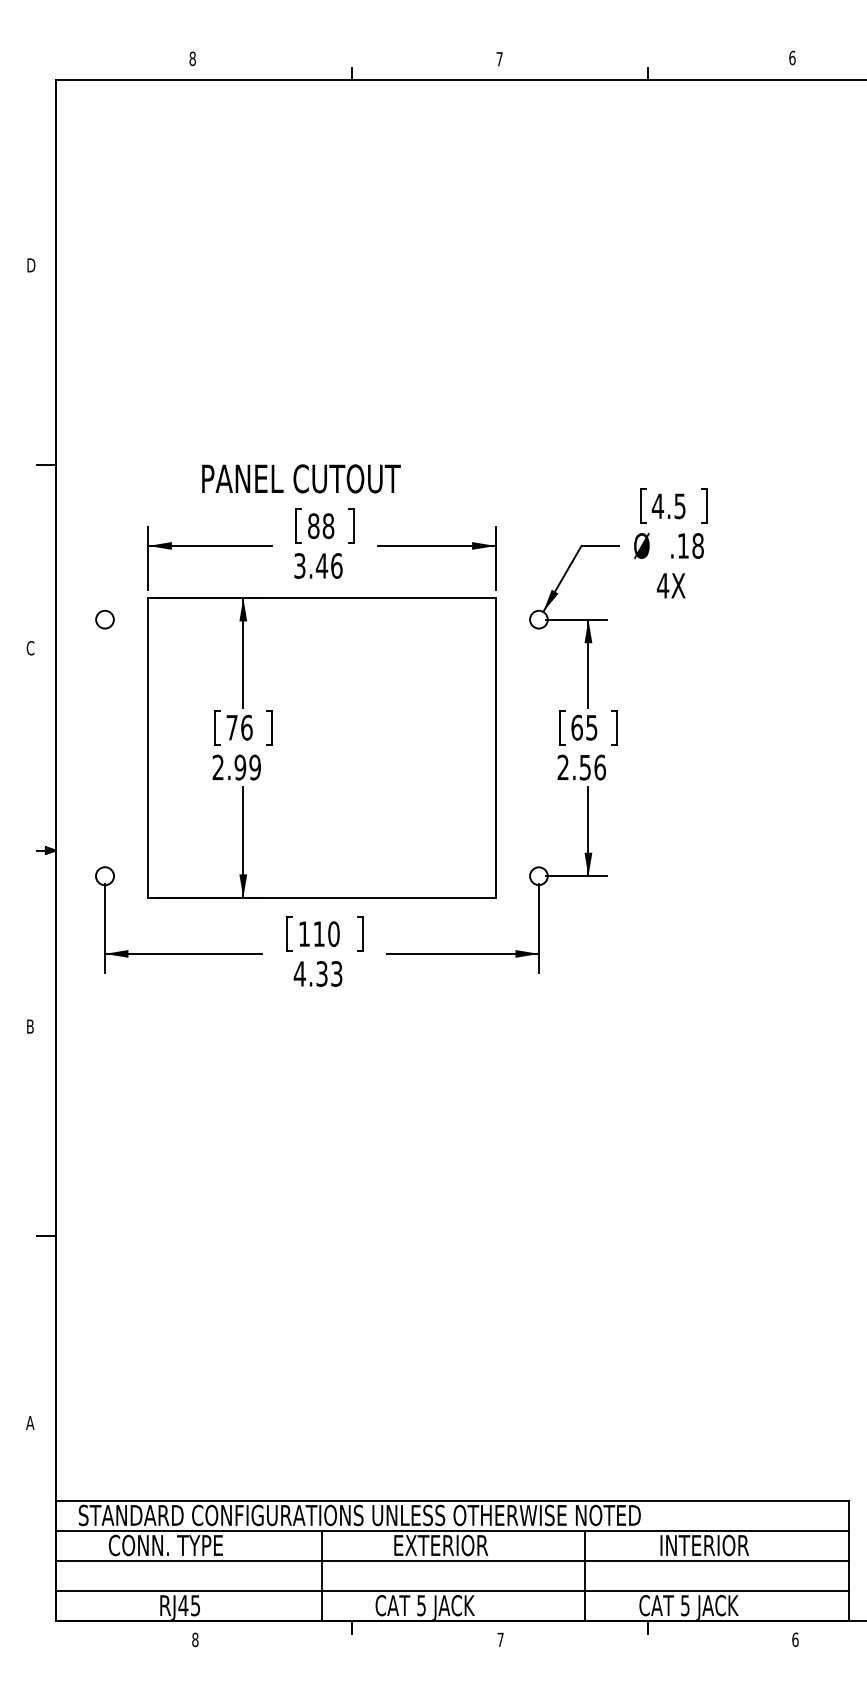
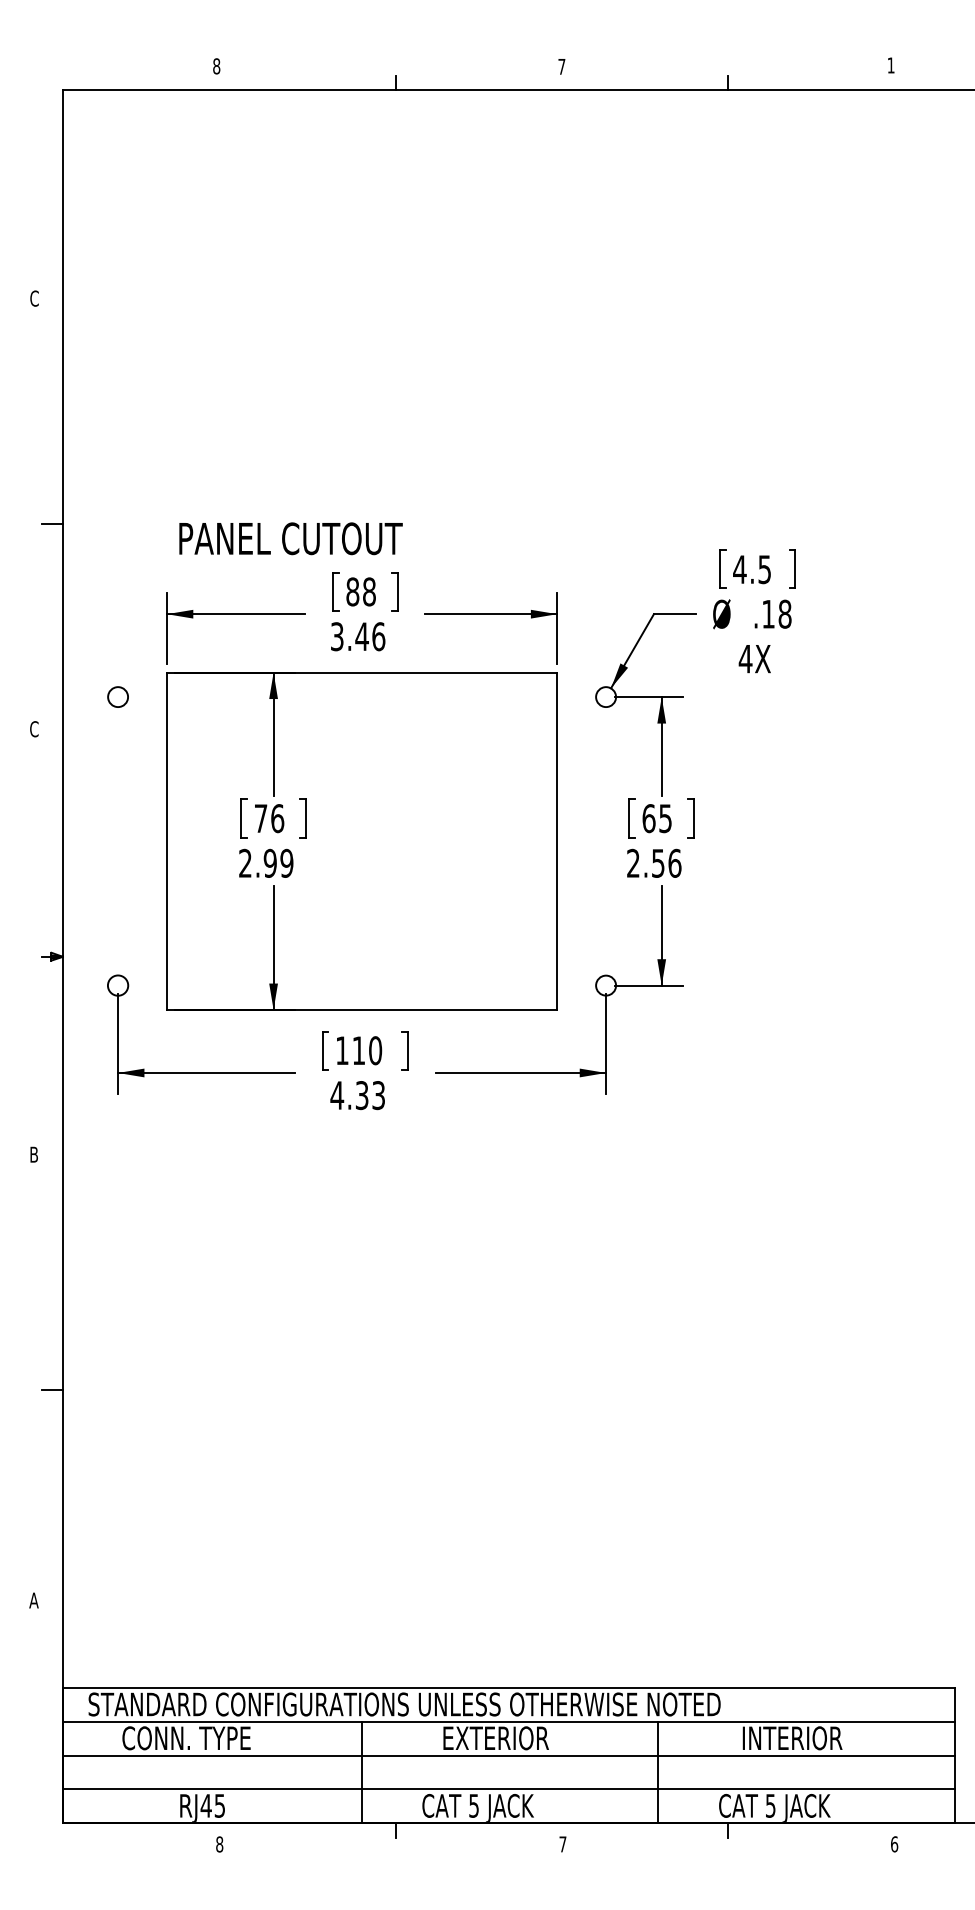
text: (791, 58) -> (890, 65), 6 -> 1
text: (30, 265) -> (34, 298), D -> C
text: (301, 478) -> (290, 538), moved

